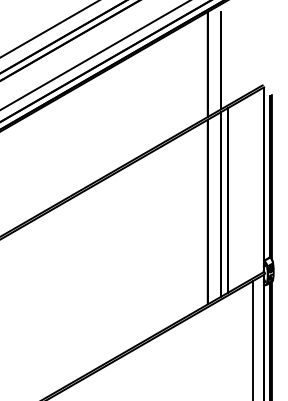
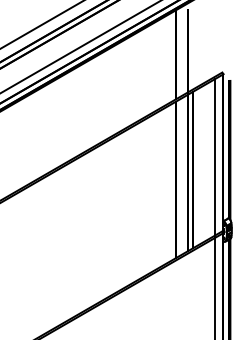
line: (253, 185) -> (214, 157), added

